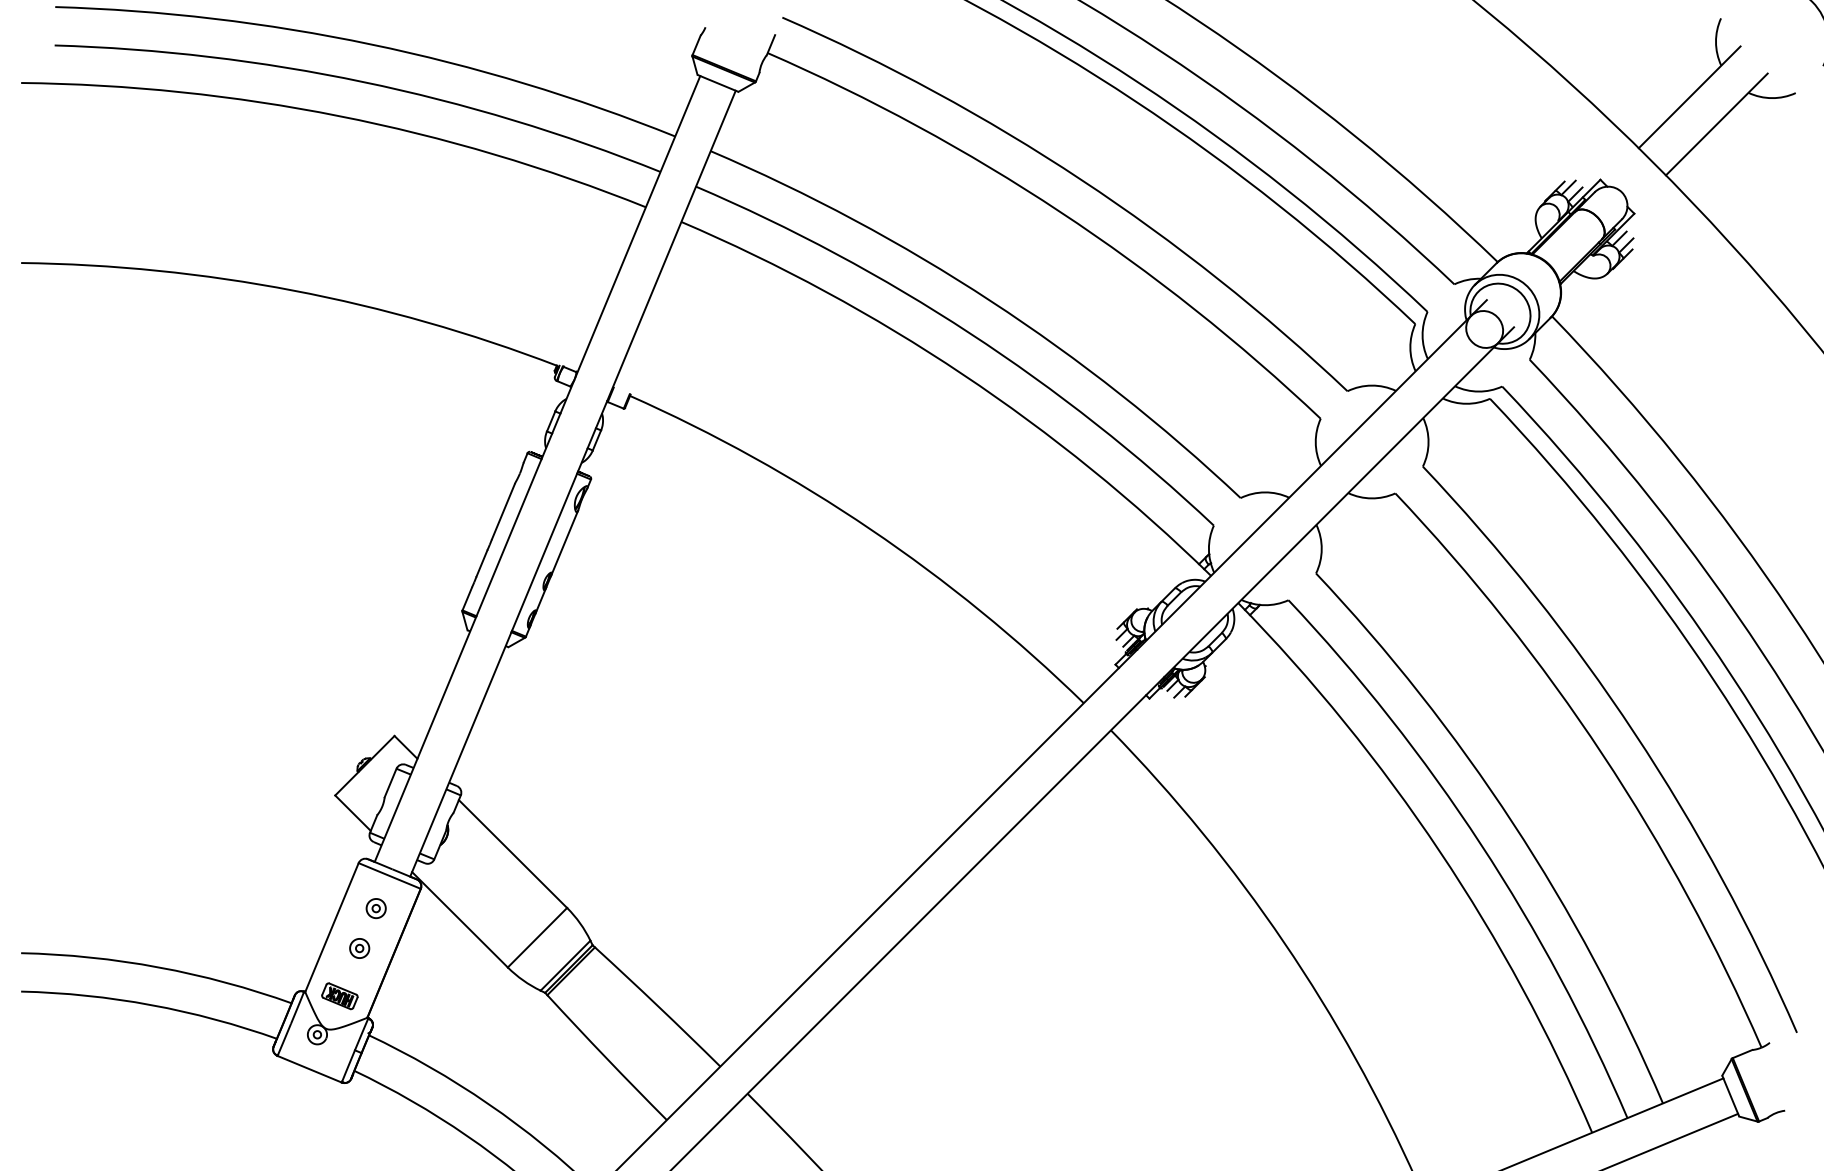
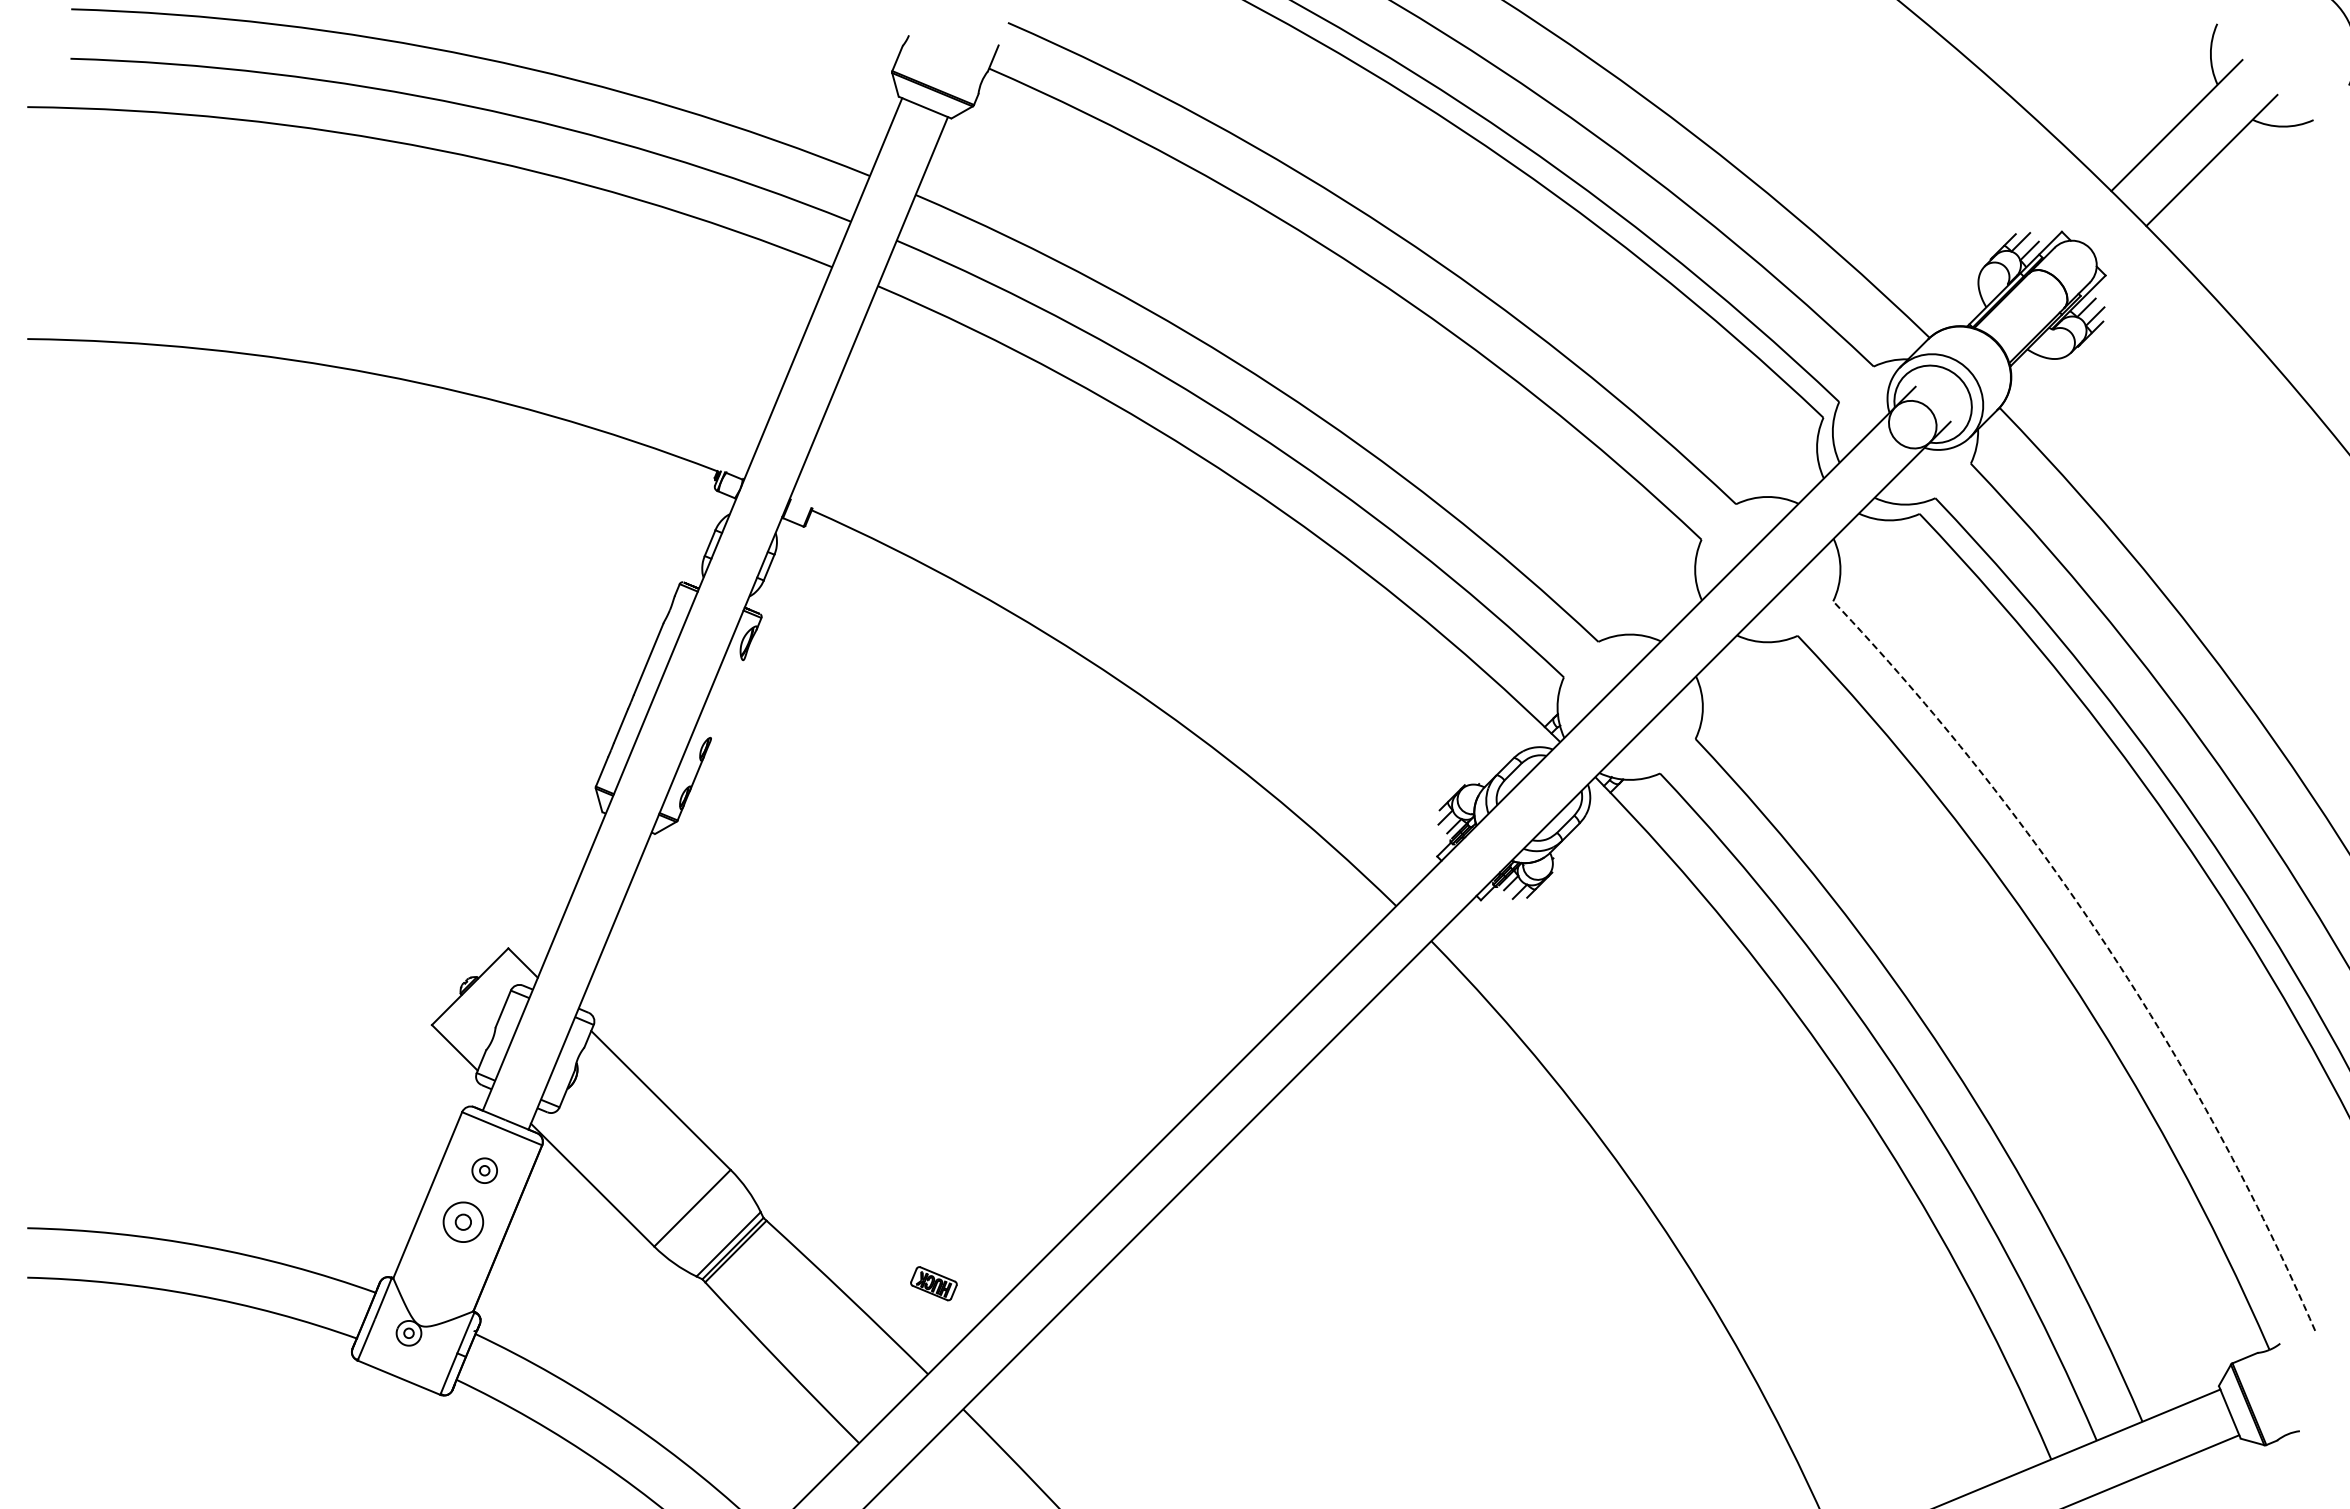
line: (563, 543) -> (726, 700), removed
arc: (1635, 733) -> (2106, 945), solid -> dashed
part: (359, 947) -> (463, 1221), size x1.6
part: (339, 996) -> (933, 1283), moved

